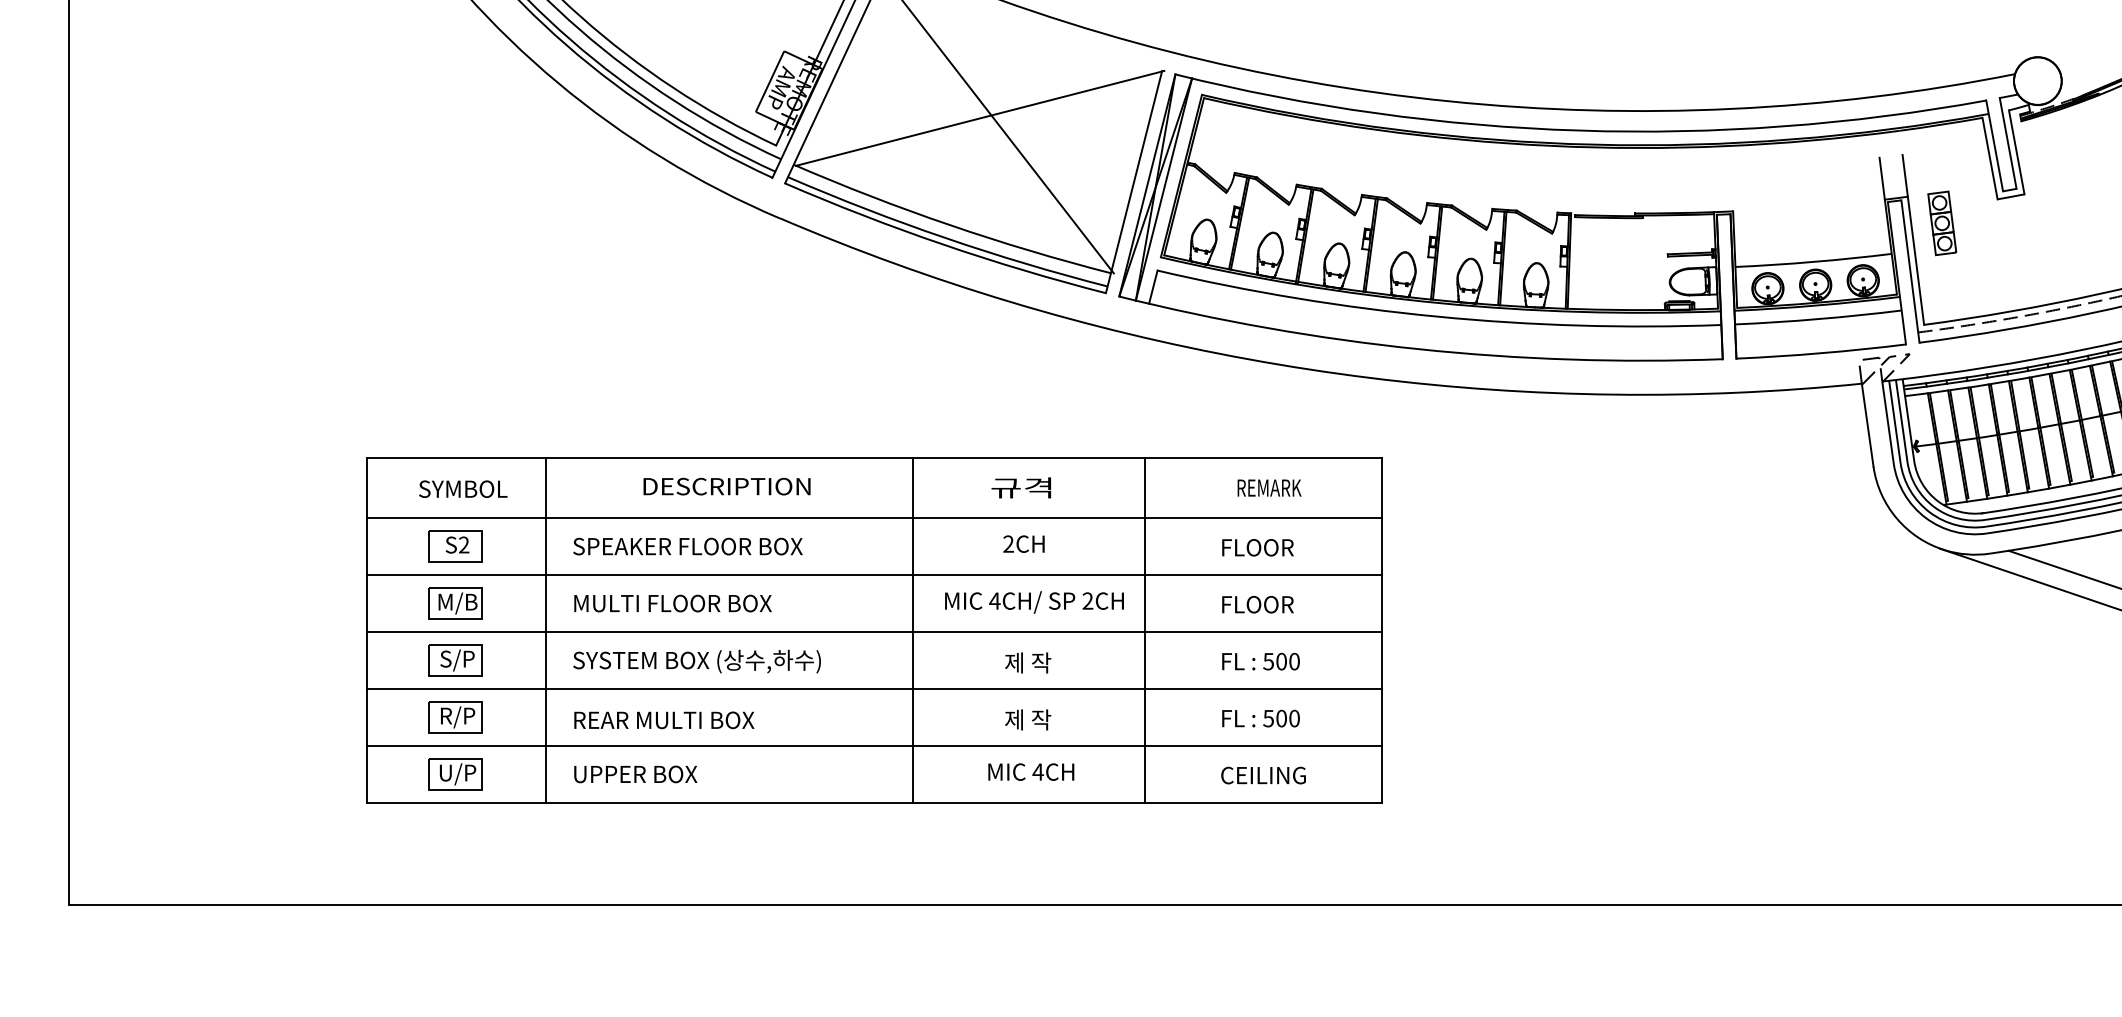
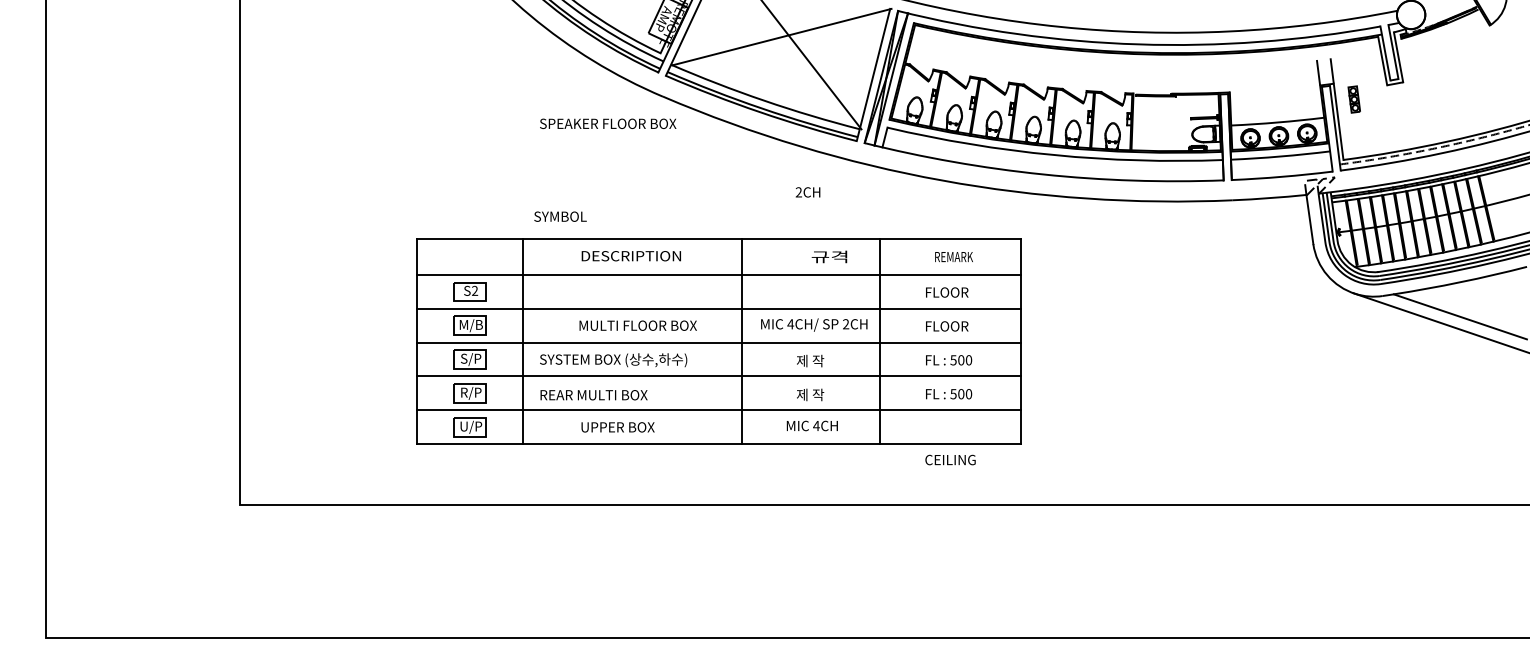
part: (1942, 223) -> (1354, 99), size x0.7
text: (1021, 487) -> (829, 256), moved
text: (463, 488) -> (560, 216), moved
text: (1023, 544) -> (807, 192), moved
text: (688, 546) -> (608, 123), moved
text: (671, 603) -> (637, 325), moved
text: (634, 774) -> (617, 427), moved
text: (1263, 774) -> (950, 459), moved

